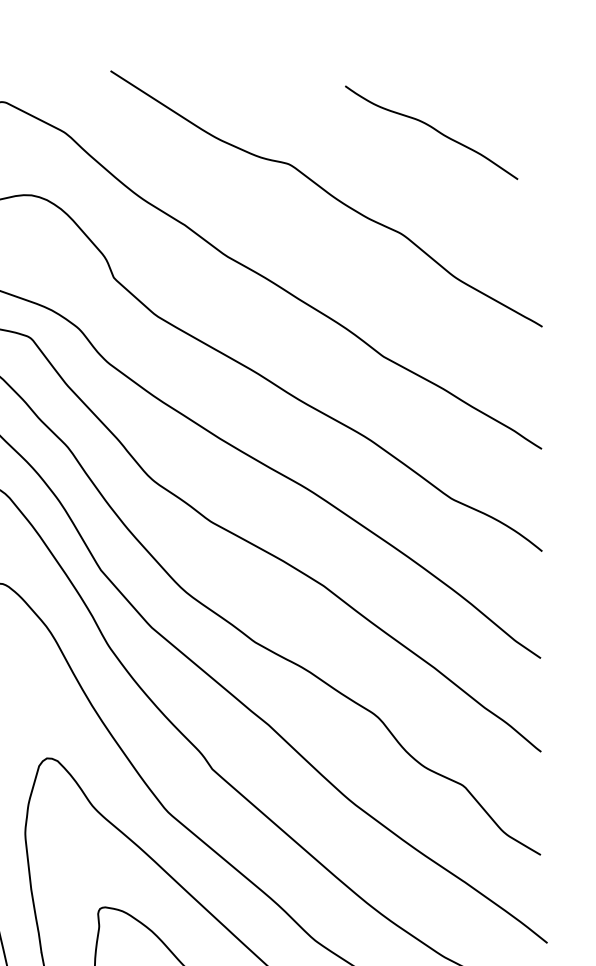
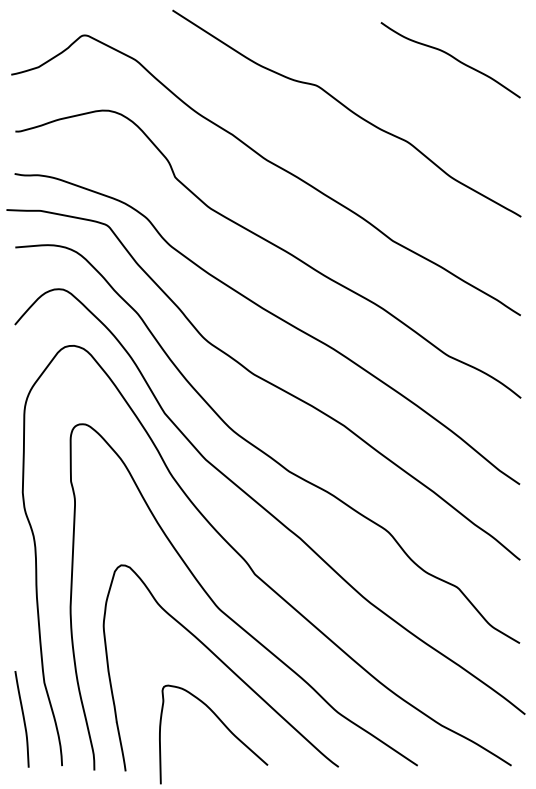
curve: (432, 129) -> (451, 57), moved

